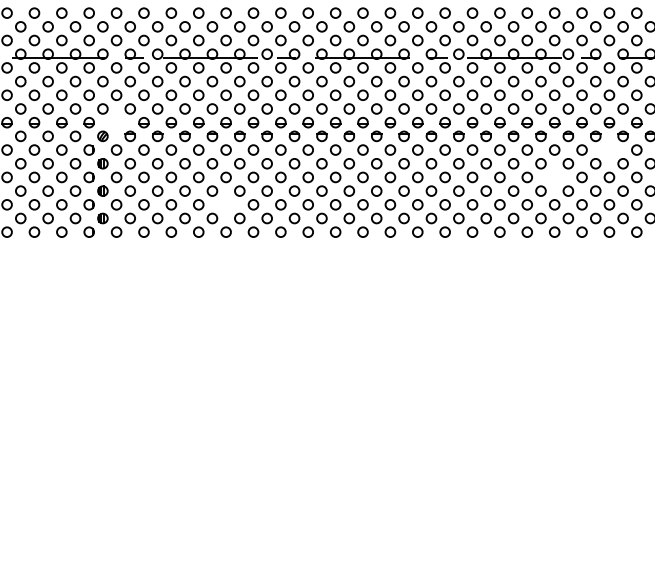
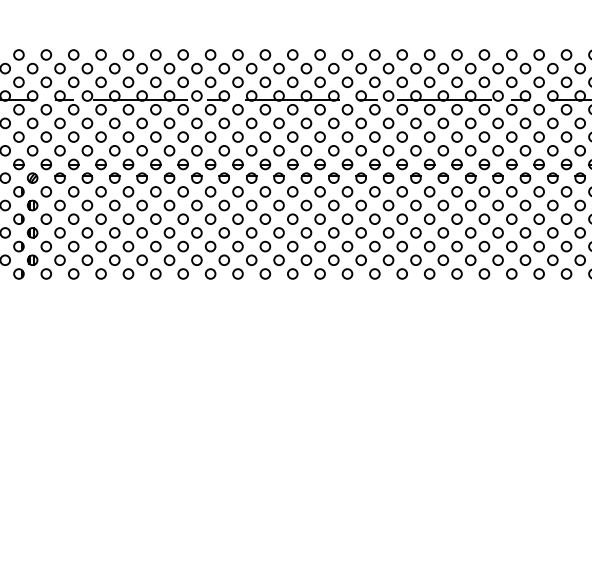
part: (116, 122) -> (46, 164), added
circle: (609, 149) -> (539, 191), added
circle: (554, 177) -> (484, 219), added
circle: (225, 204) -> (155, 246), added

